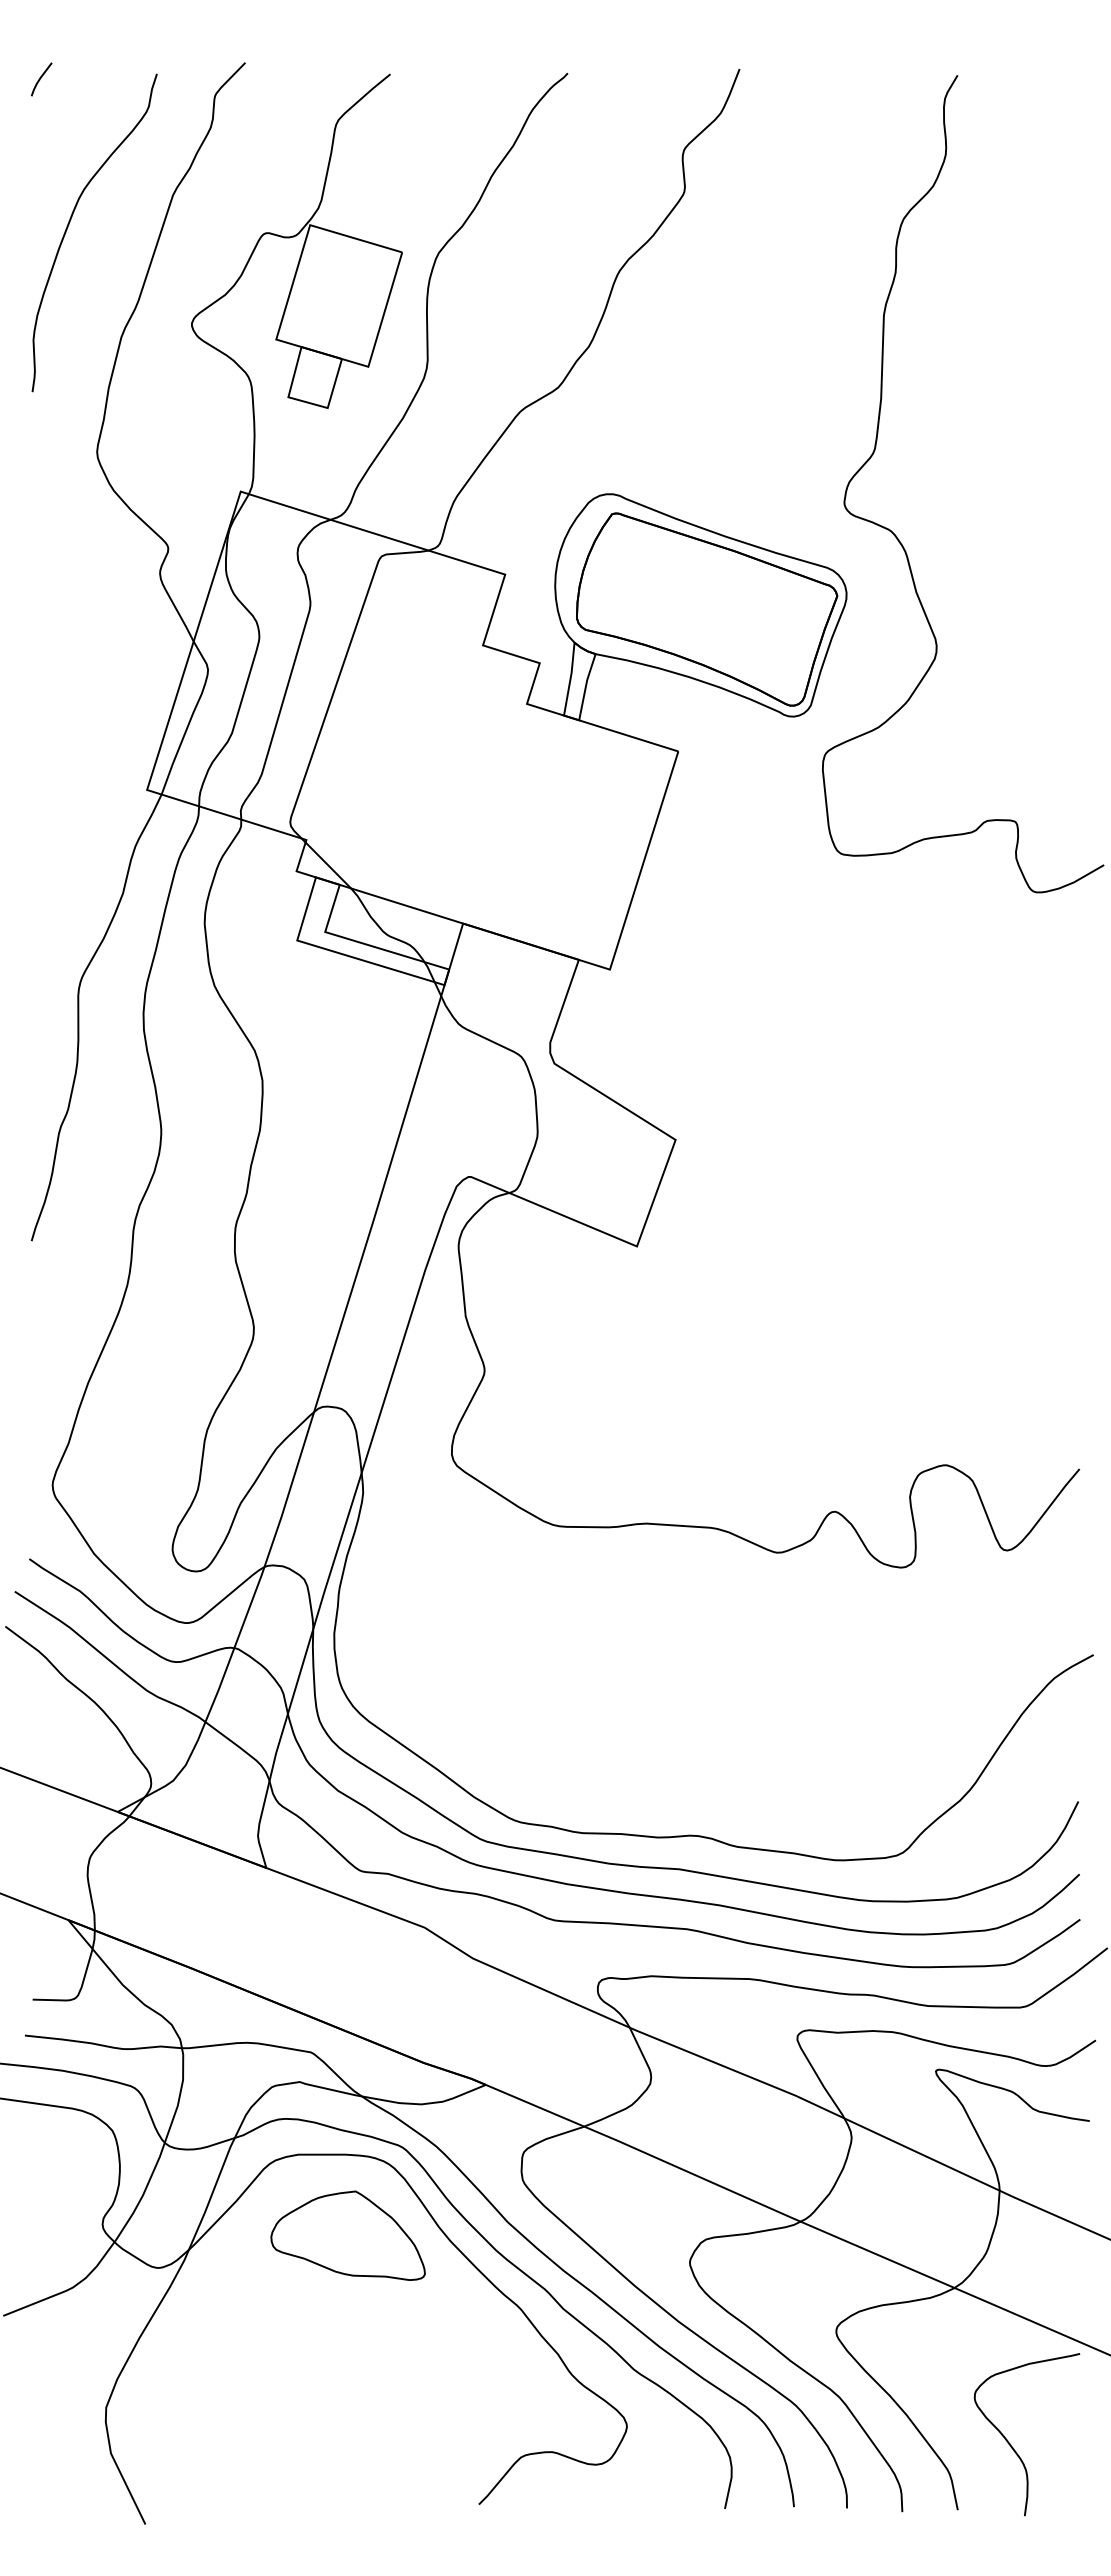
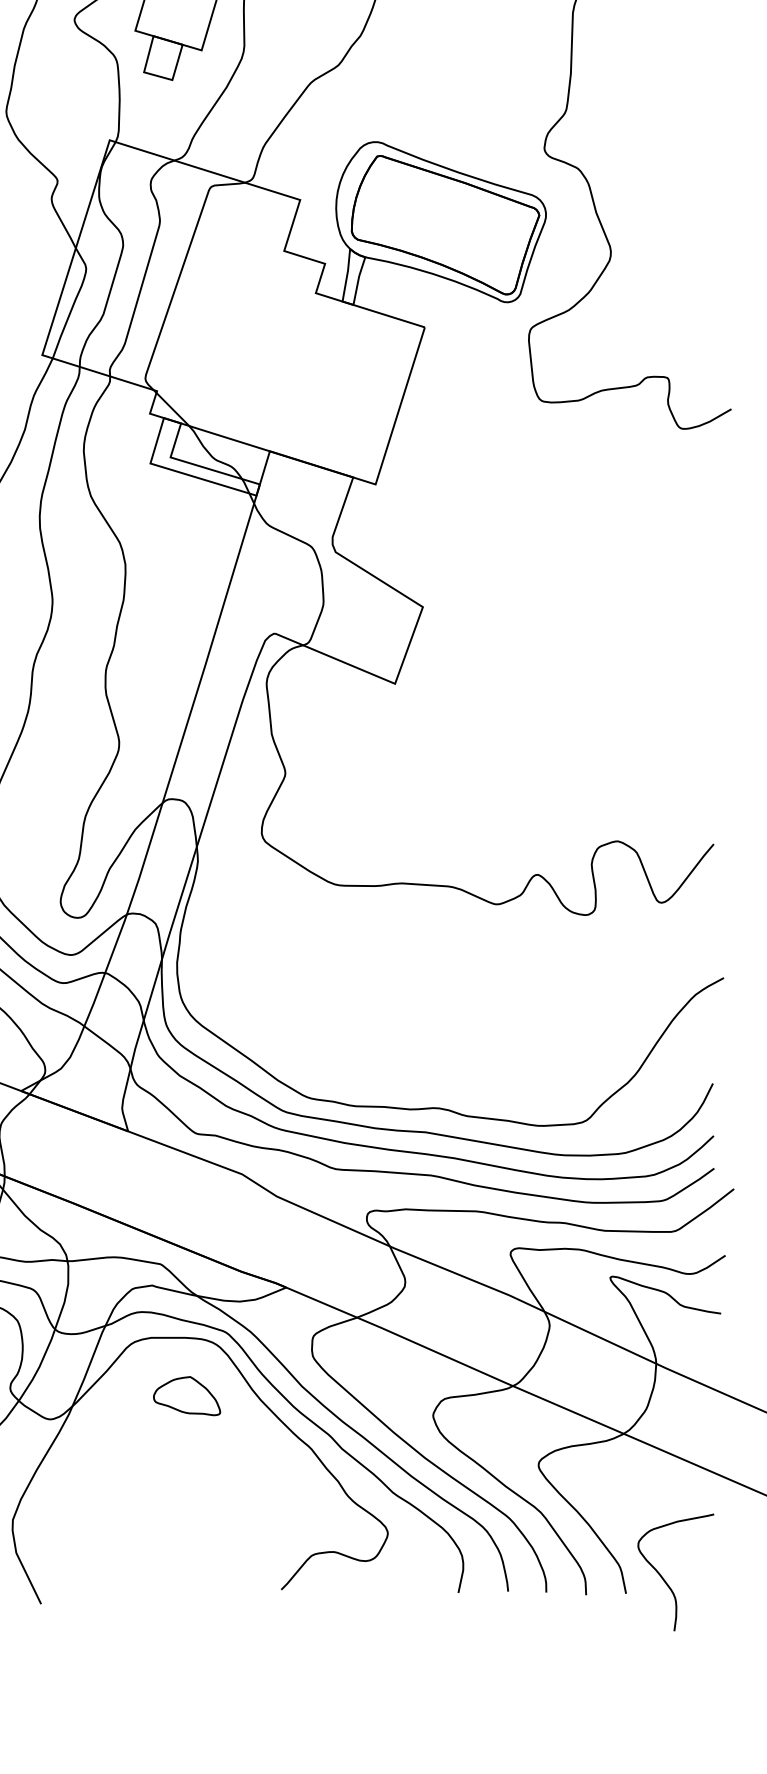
part: (347, 2235) -> (186, 1396), size x0.6
curve: (1010, 2443) -> (664, 1578), moved

